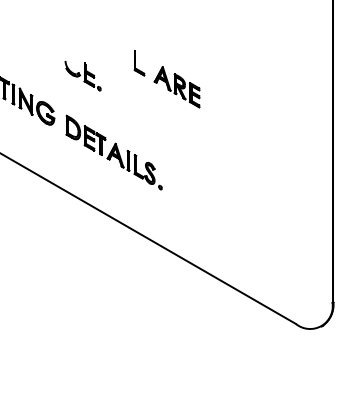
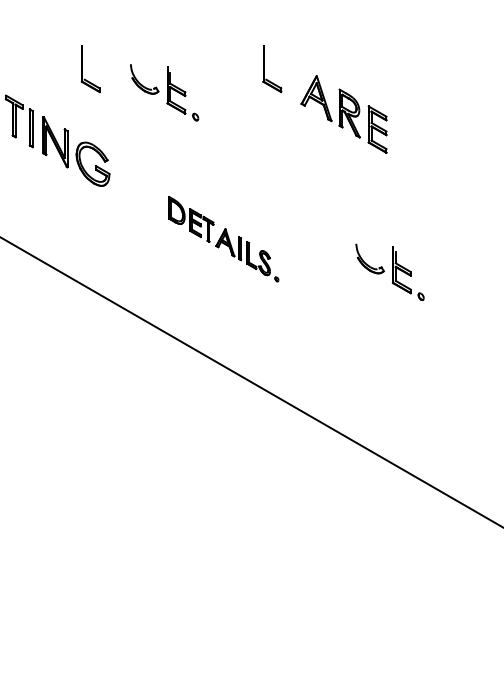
part: (44, 63) -> (90, 69), added
part: (113, 152) -> (222, 239), size x0.6
part: (200, 170) -> (388, 273), added

